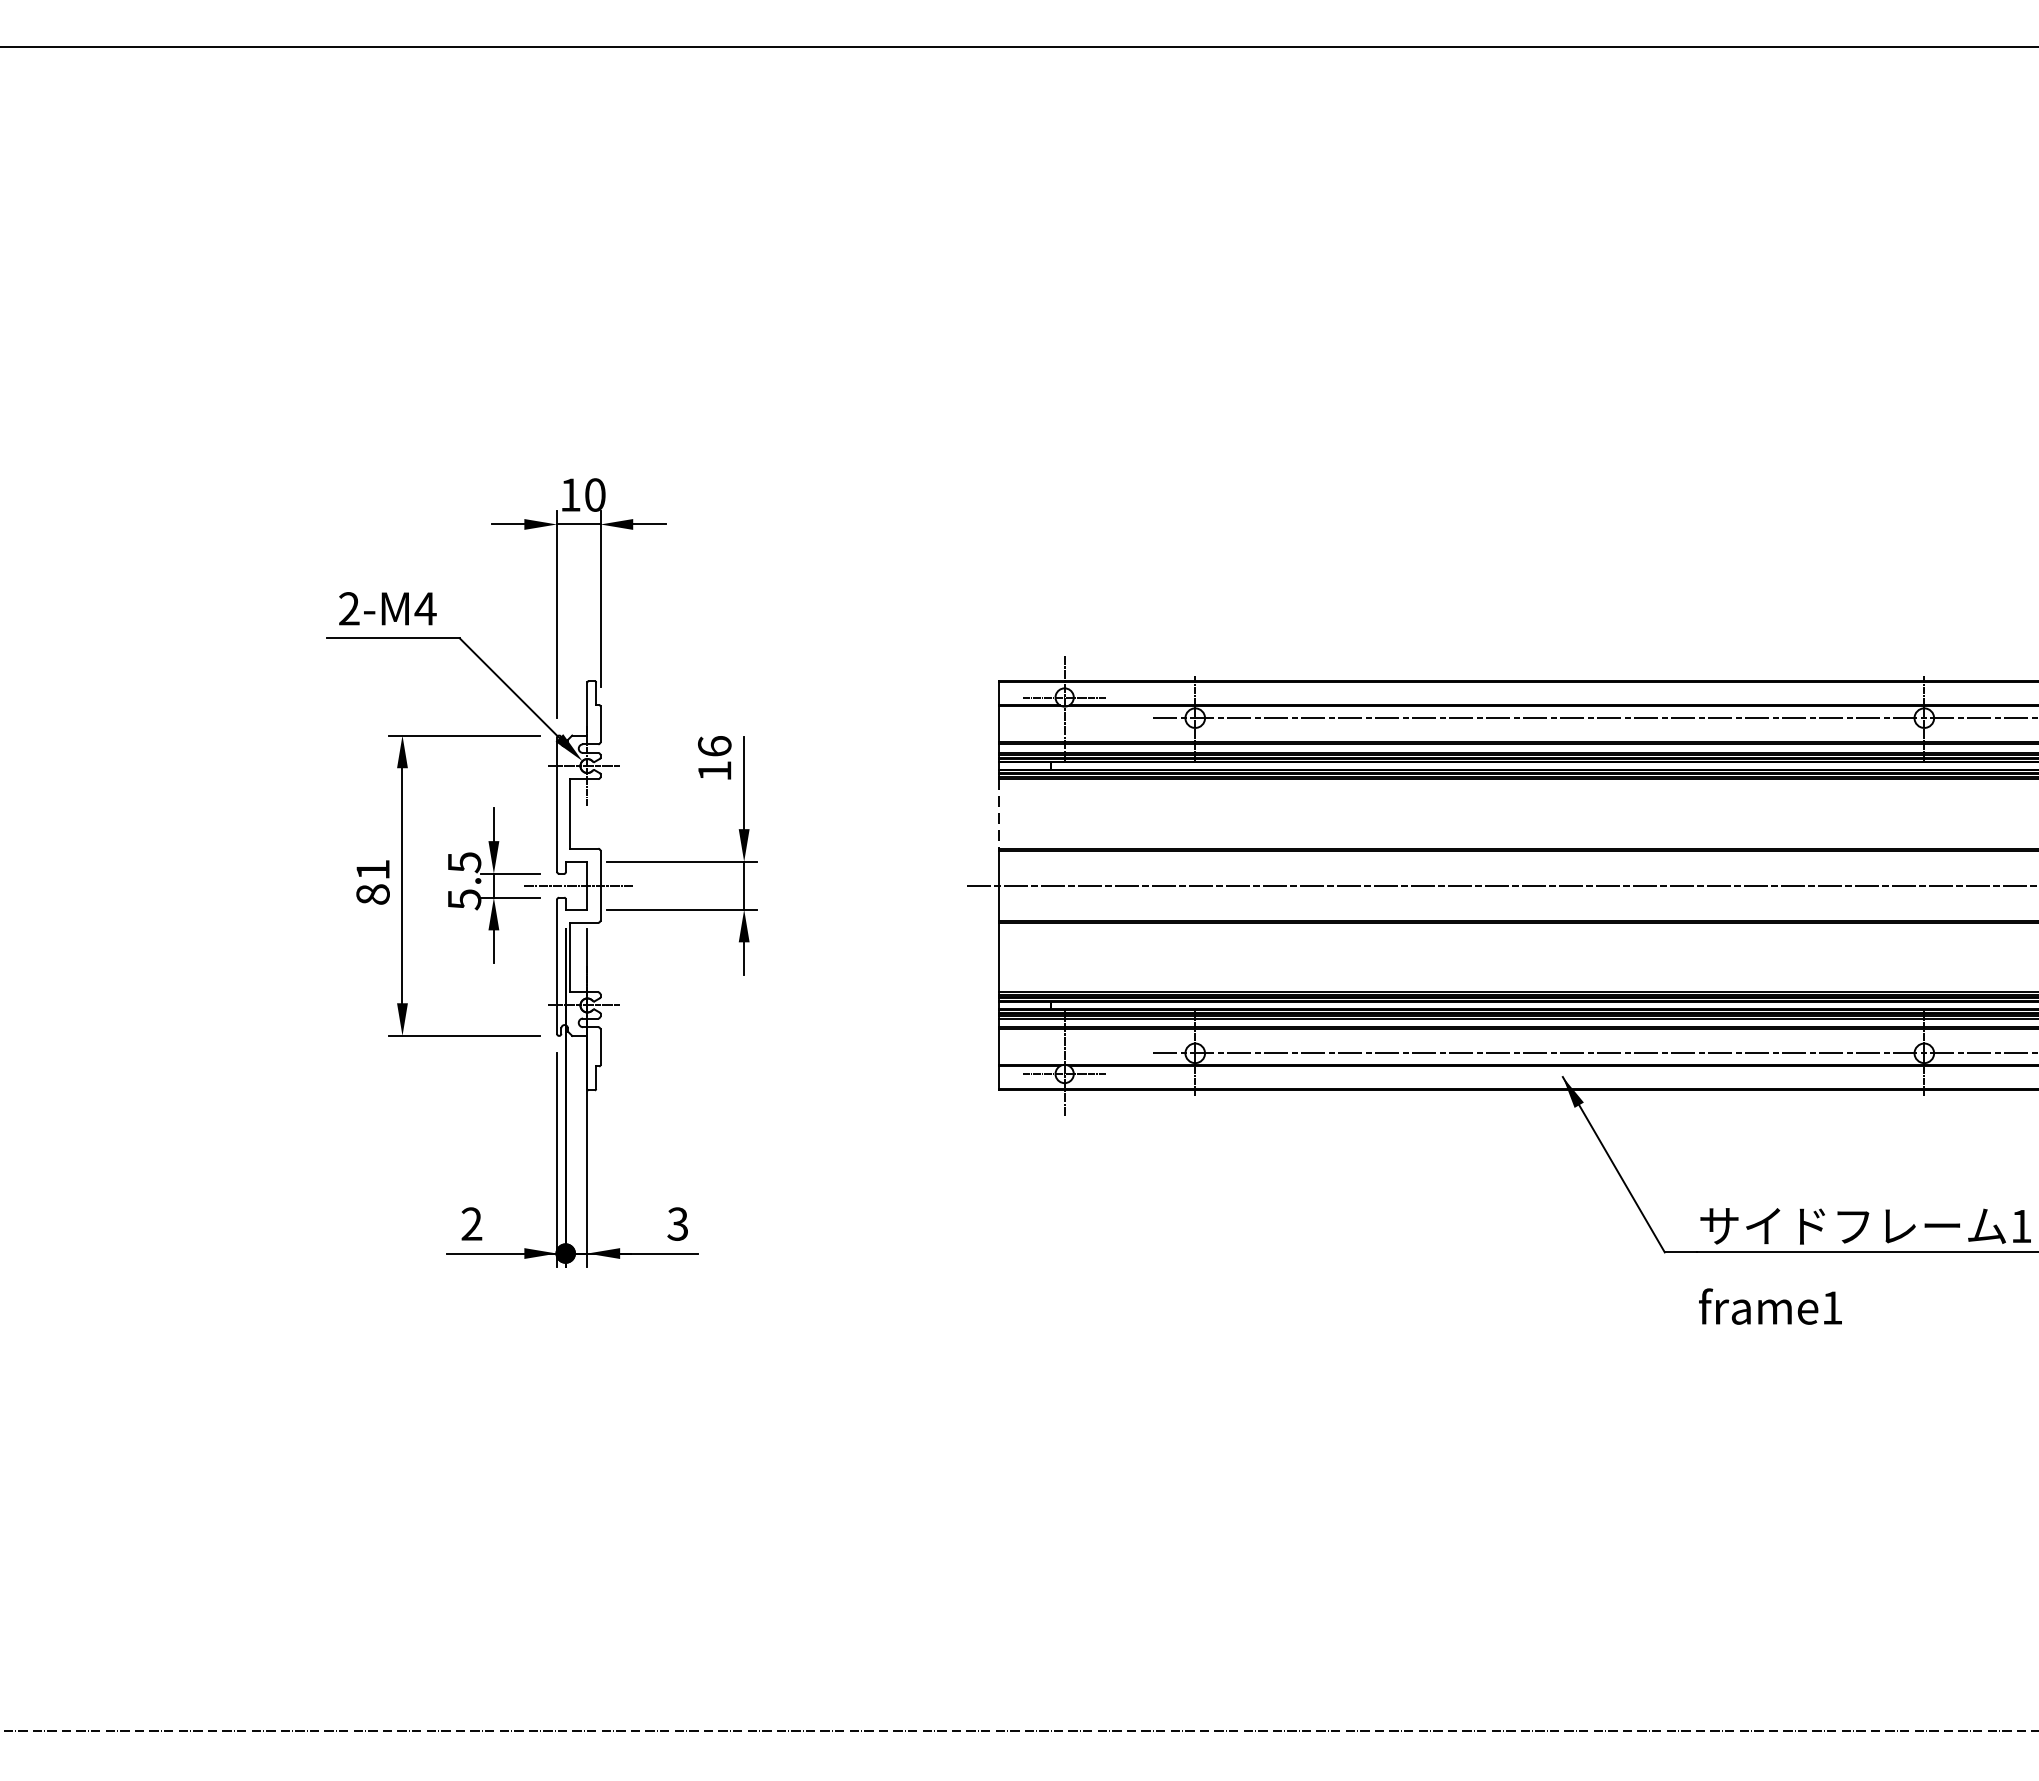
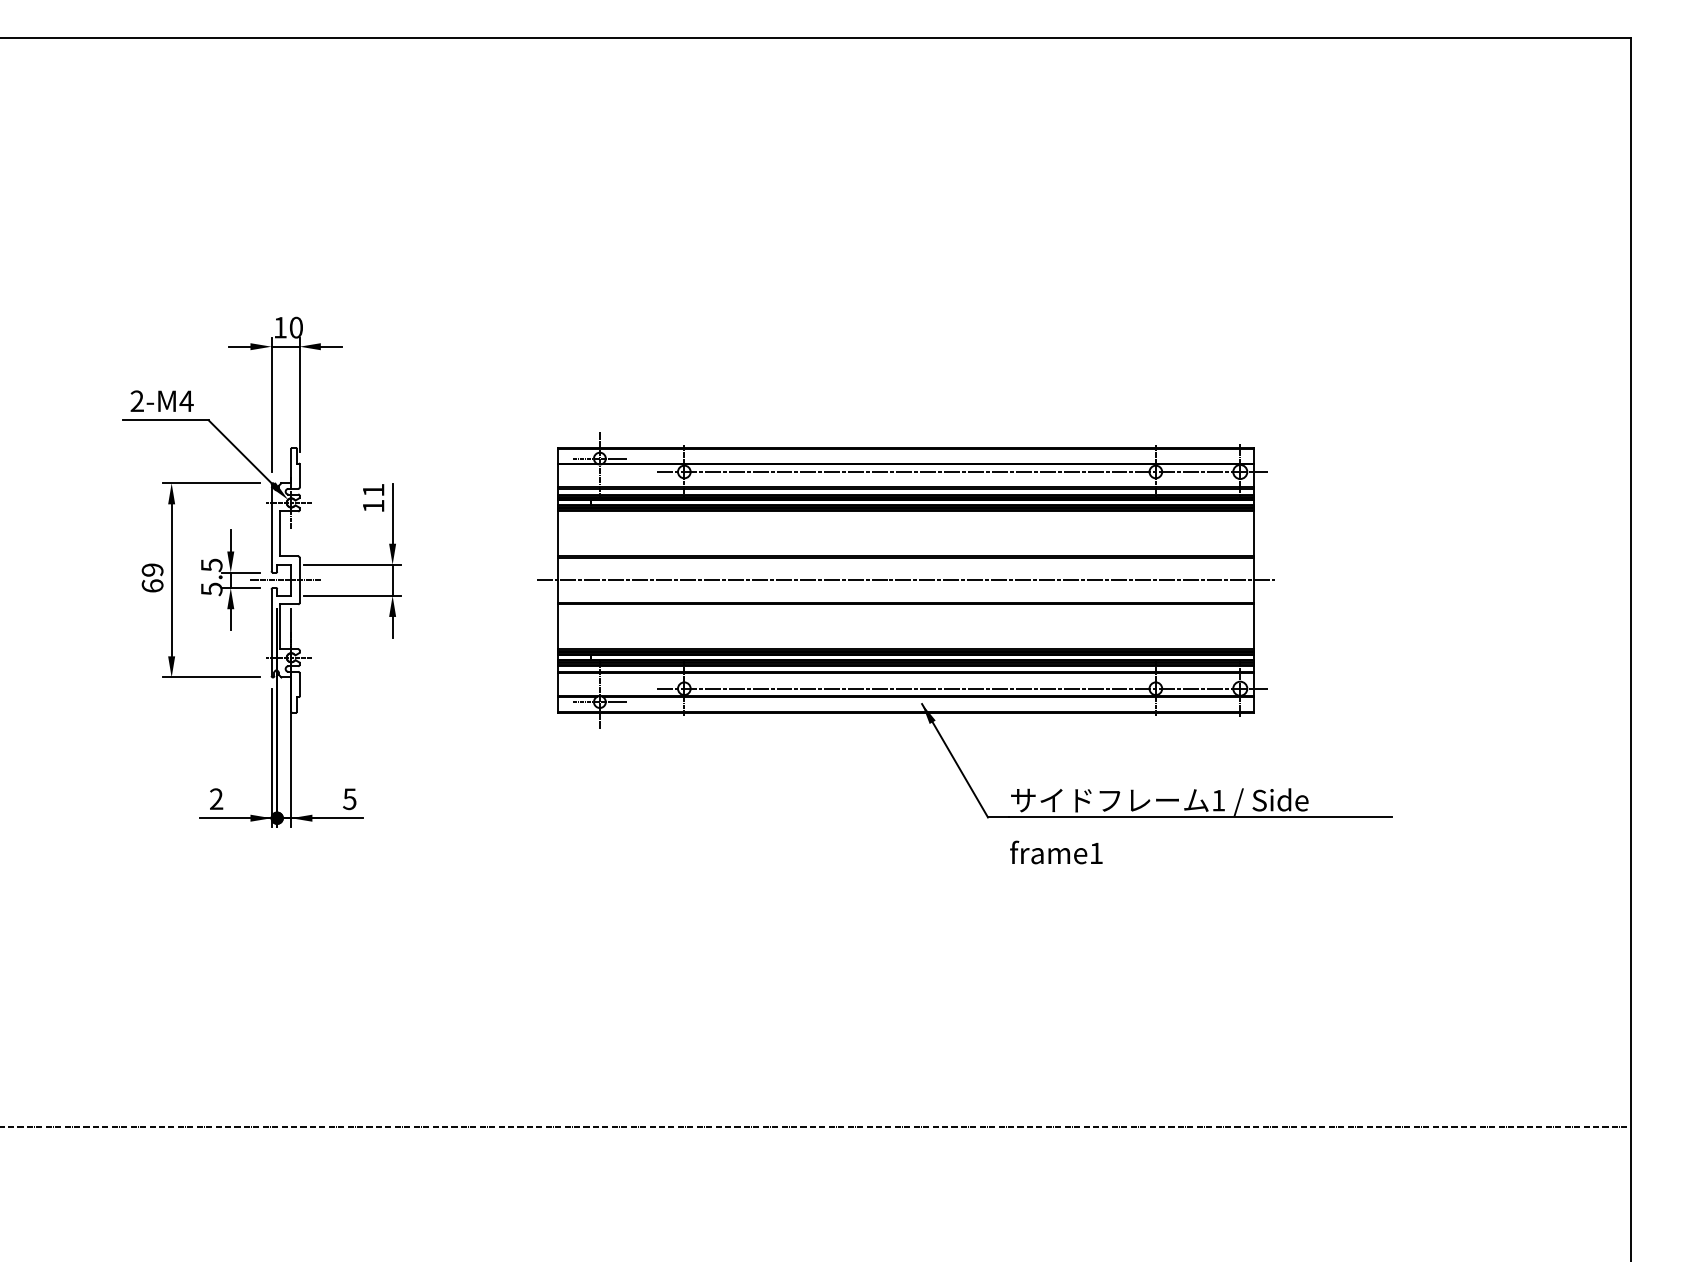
text: (714, 745) -> (373, 489), 16 -> 11
line: (999, 813) -> (557, 533), dashed -> solid
text: (372, 881) -> (152, 577), 81 -> 69
text: (677, 1223) -> (349, 798), 3 -> 5

